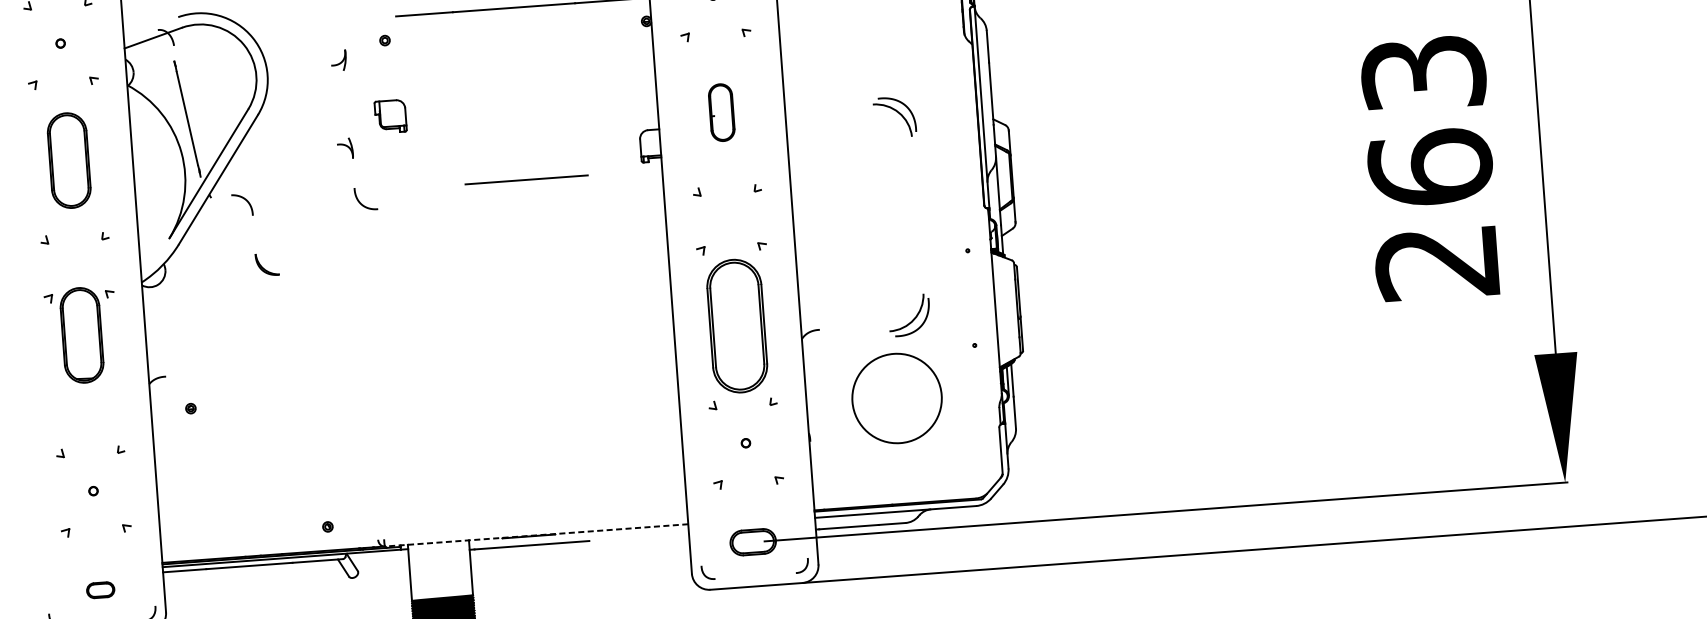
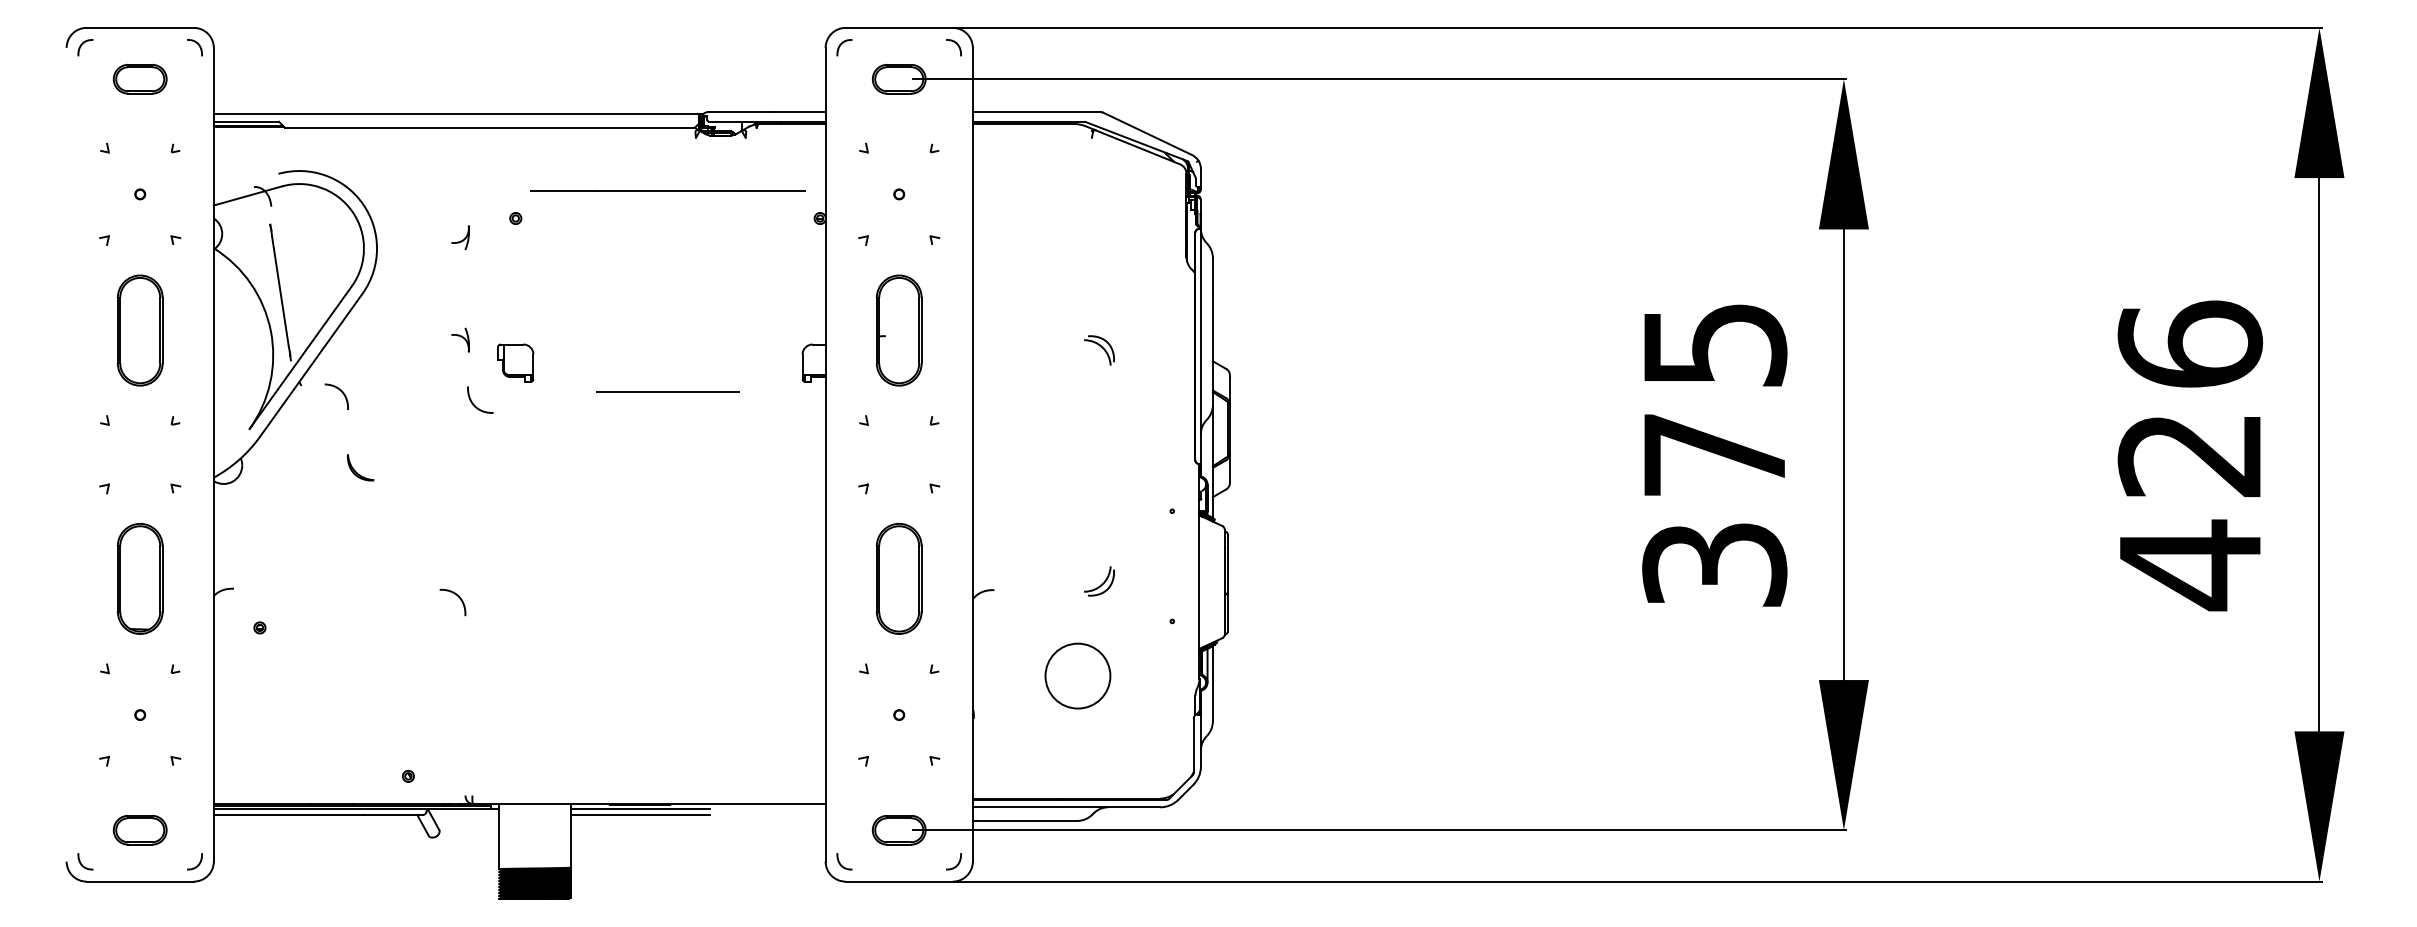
part: (721, 112) -> (899, 330), size x1.67
part: (390, 116) -> (515, 362), moved
part: (895, 117) -> (1099, 350), size x0.62
text: (1430, 168) -> (1714, 455), 263 -> 375
part: (909, 315) -> (1099, 581), size x0.62
part: (737, 325) -> (899, 578), size x0.71
part: (82, 335) -> (140, 578), moved
curve: (358, 369) -> (457, 596), added
circle: (896, 397) -> (1077, 675), size x0.62
line: (535, 535) -> (648, 803), dashed -> solid
line: (528, 539) -> (639, 808), added
part: (100, 590) -> (139, 830), size x1.67

